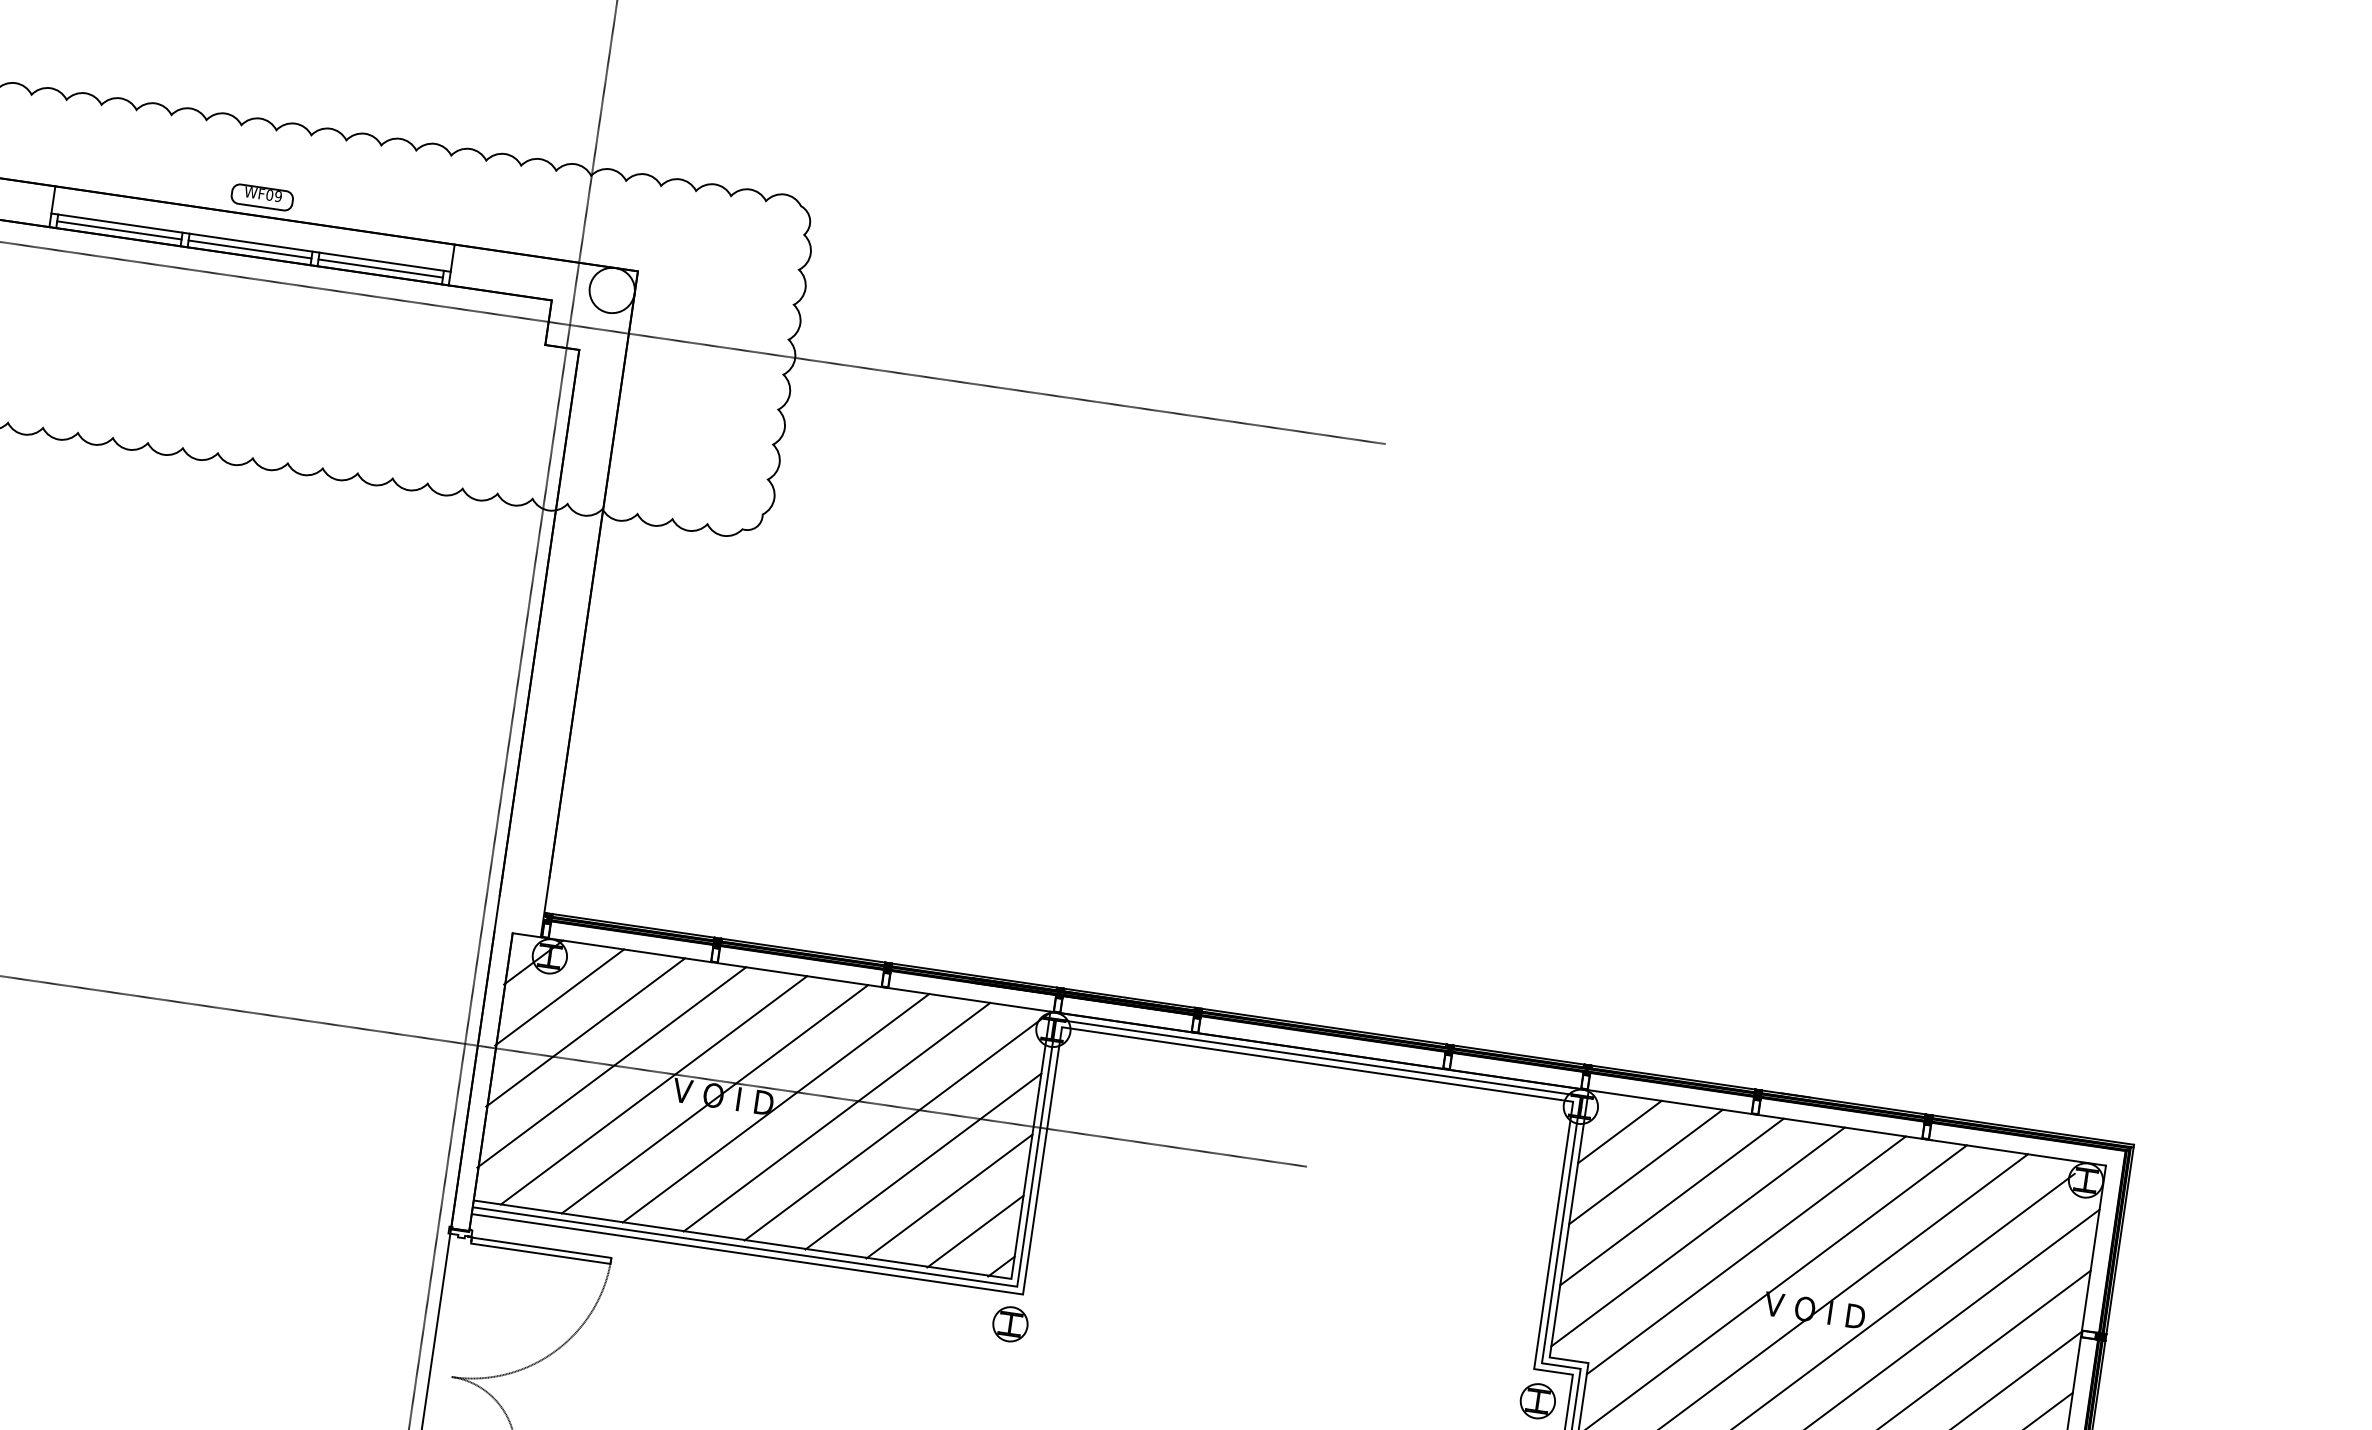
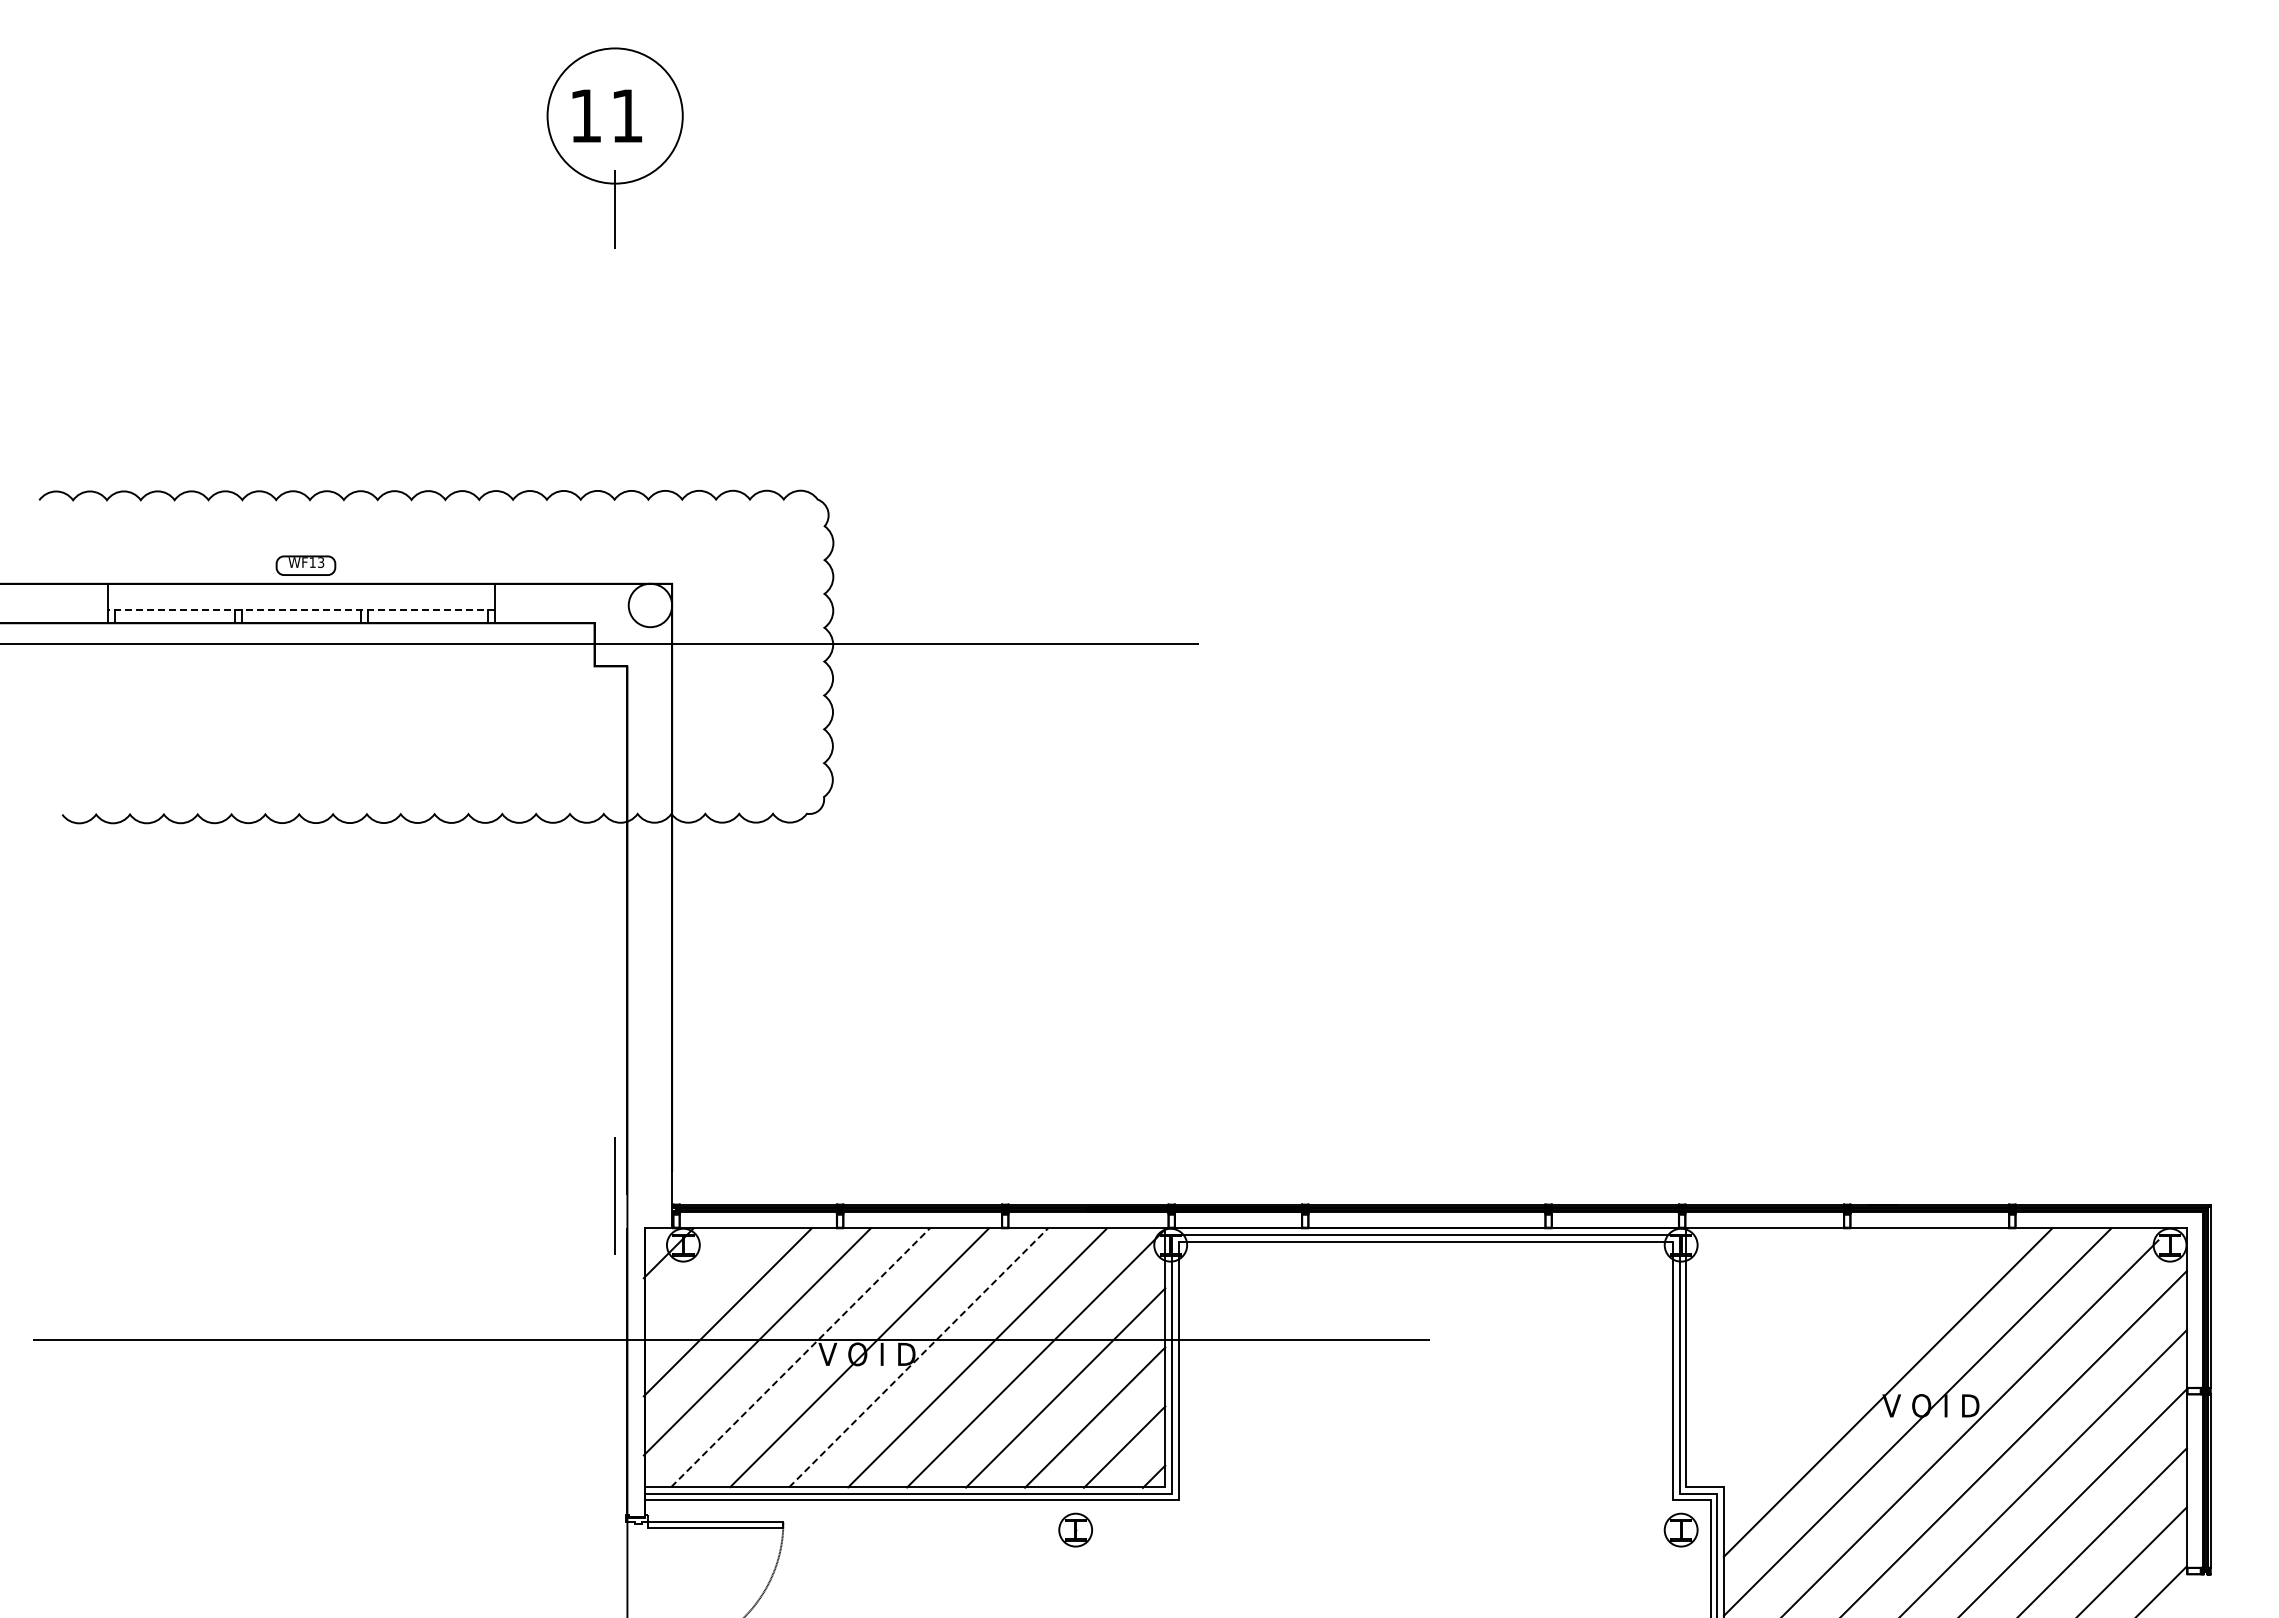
text: (273, 195) -> (316, 562), WF09 -> WF13
line: (118, 230) -> (174, 616), removed
line: (250, 243) -> (301, 610), solid -> dashed
line: (250, 249) -> (301, 616), removed
line: (380, 268) -> (427, 616), removed
line: (558, 997) -> (697, 1282), removed
line: (653, 1090) -> (800, 1357), solid -> dashed
line: (776, 1108) -> (919, 1357), solid -> dashed
line: (1619, 1131) -> (1721, 1263), removed
line: (1646, 1167) -> (1751, 1293), removed
line: (1671, 1201) -> (1780, 1322), removed
line: (1698, 1237) -> (1810, 1352), removed
line: (1746, 1254) -> (1858, 1362), removed
part: (1010, 1323) -> (1075, 1529), moved

